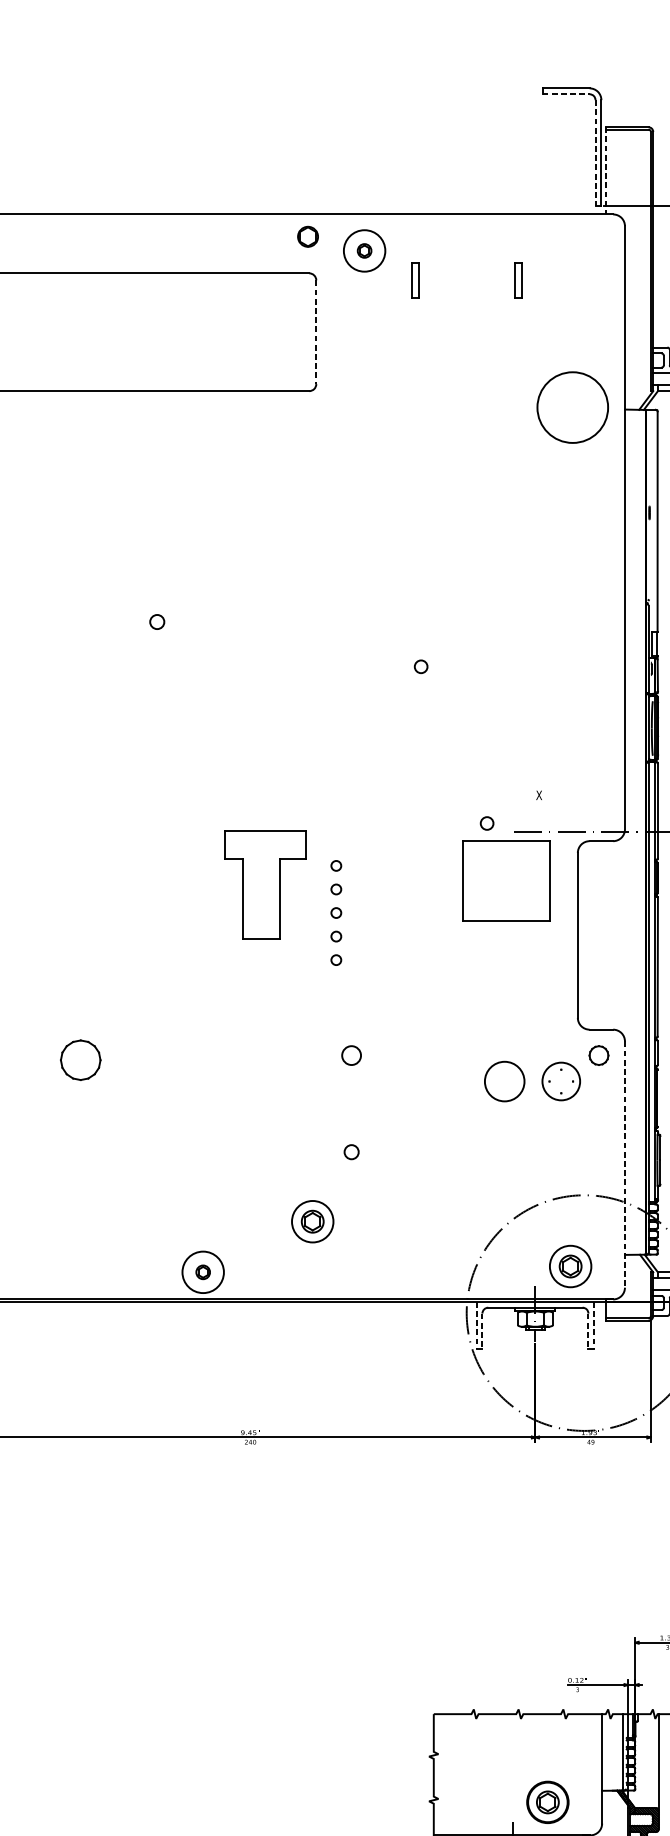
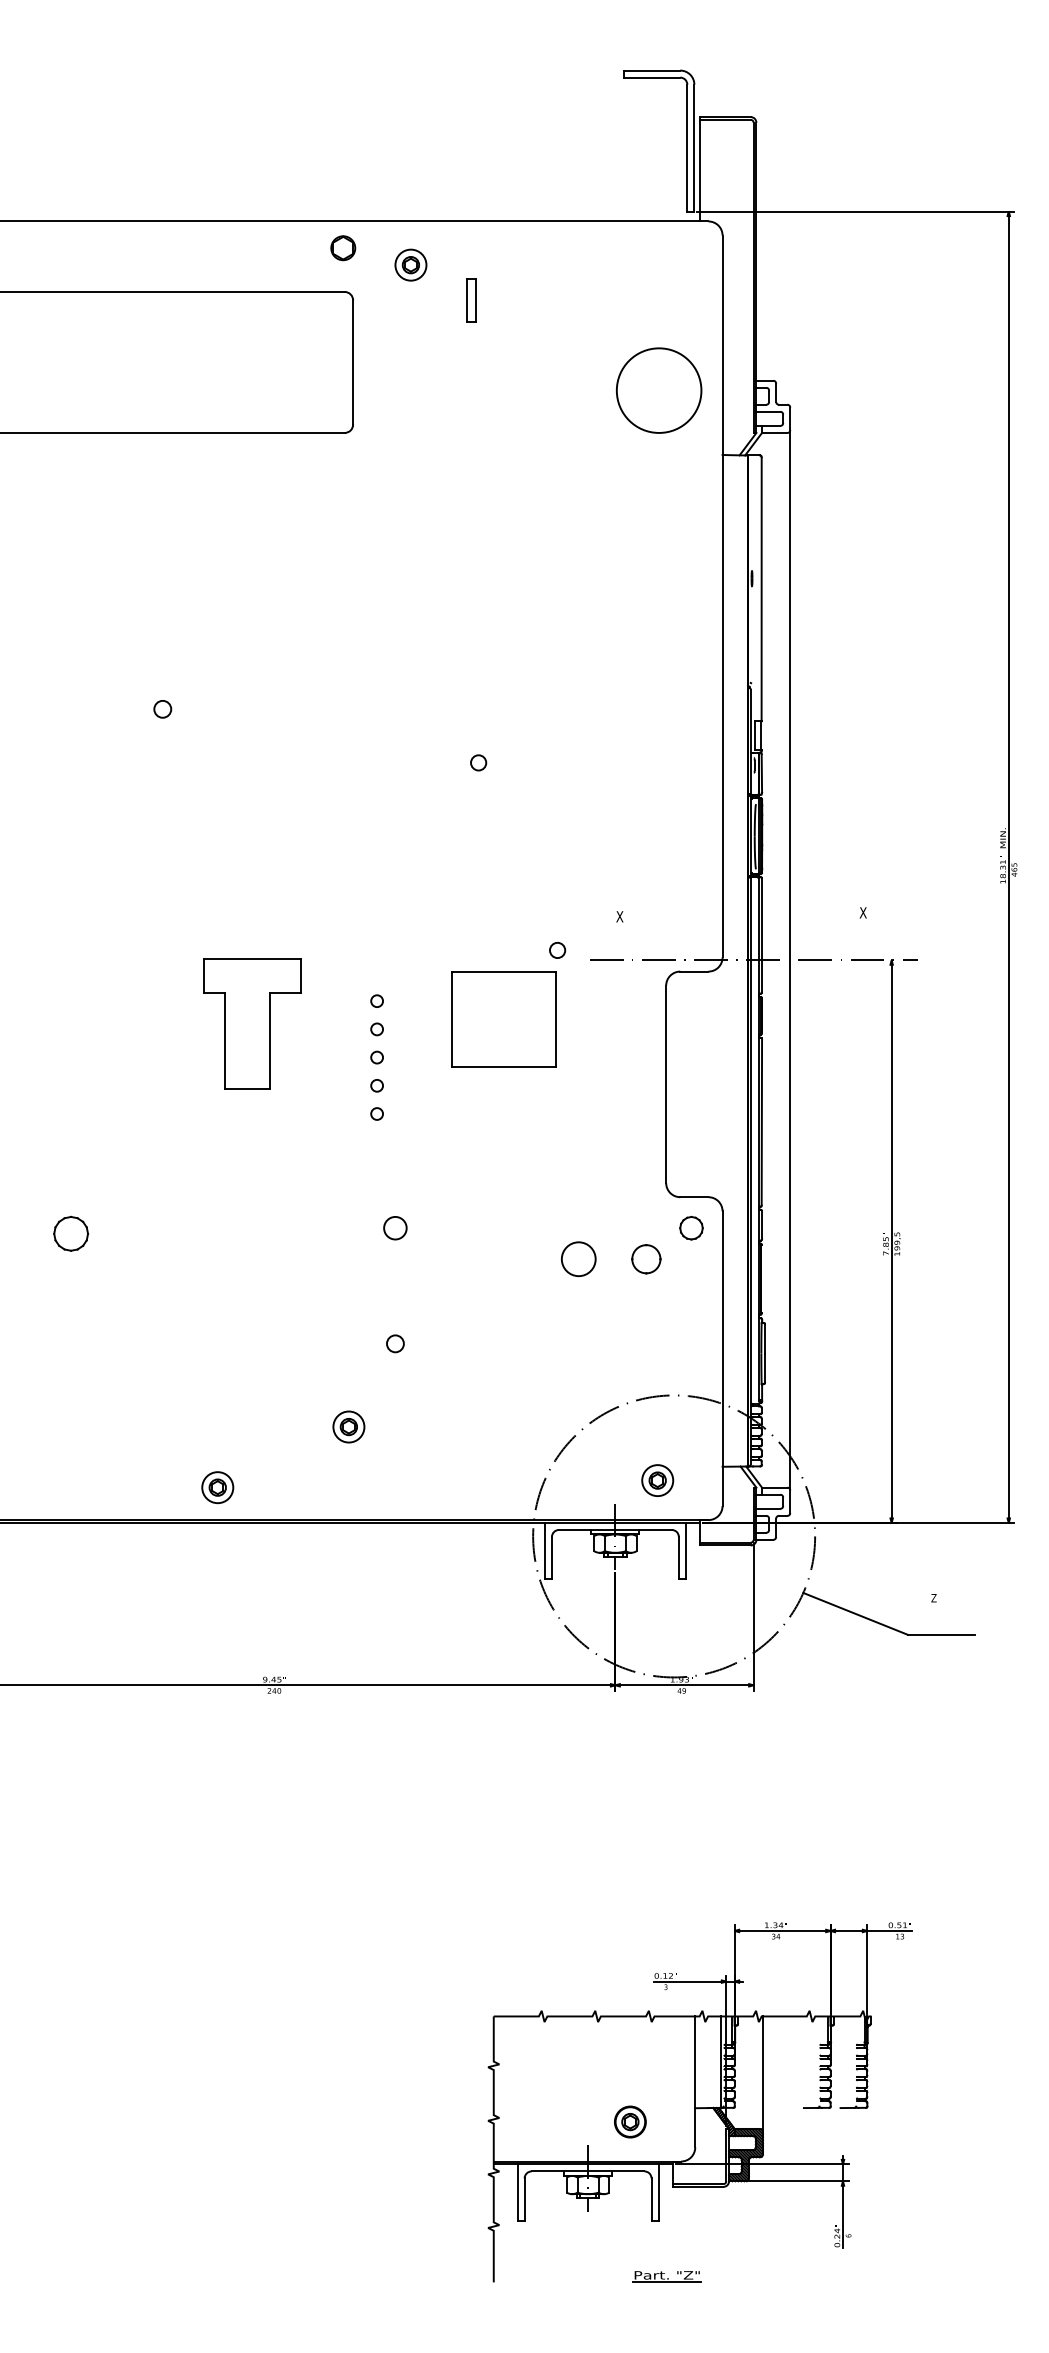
line: (566, 94) -> (652, 77), dashed -> solid
line: (595, 153) -> (687, 148), dashed -> solid
line: (606, 171) -> (700, 169), dashed -> solid
circle: (364, 250) -> (410, 264), size x0.62
part: (518, 280) -> (595, 300), removed
line: (316, 332) -> (353, 362), dashed -> solid
circle: (572, 407) -> (658, 390), moved
part: (506, 881) -> (503, 1019), moved
part: (265, 884) -> (252, 1023), moved
part: (80, 1060) -> (70, 1233), size x0.71
circle: (504, 1080) -> (578, 1258), size x0.71
circle: (561, 1081) -> (646, 1259), size x0.62
line: (624, 1165) -> (722, 1359), dashed -> solid
part: (312, 1221) -> (348, 1426), size x0.62
part: (570, 1266) -> (657, 1480), size x0.62
circle: (202, 1272) -> (217, 1487), size x0.62
line: (476, 1325) -> (544, 1551), dashed -> solid
line: (593, 1325) -> (685, 1551), dashed -> solid
line: (482, 1331) -> (551, 1558), dashed -> solid
line: (588, 1331) -> (678, 1558), dashed -> solid
part: (548, 1801) -> (630, 2121), size x0.62

